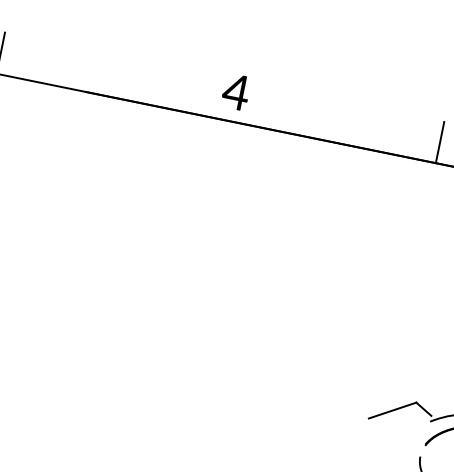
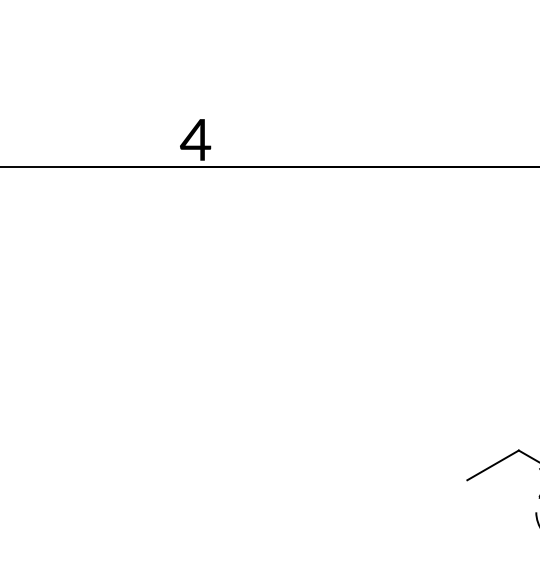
text: (236, 91) -> (195, 139), moved
line: (439, 142) -> (484, 142), removed

